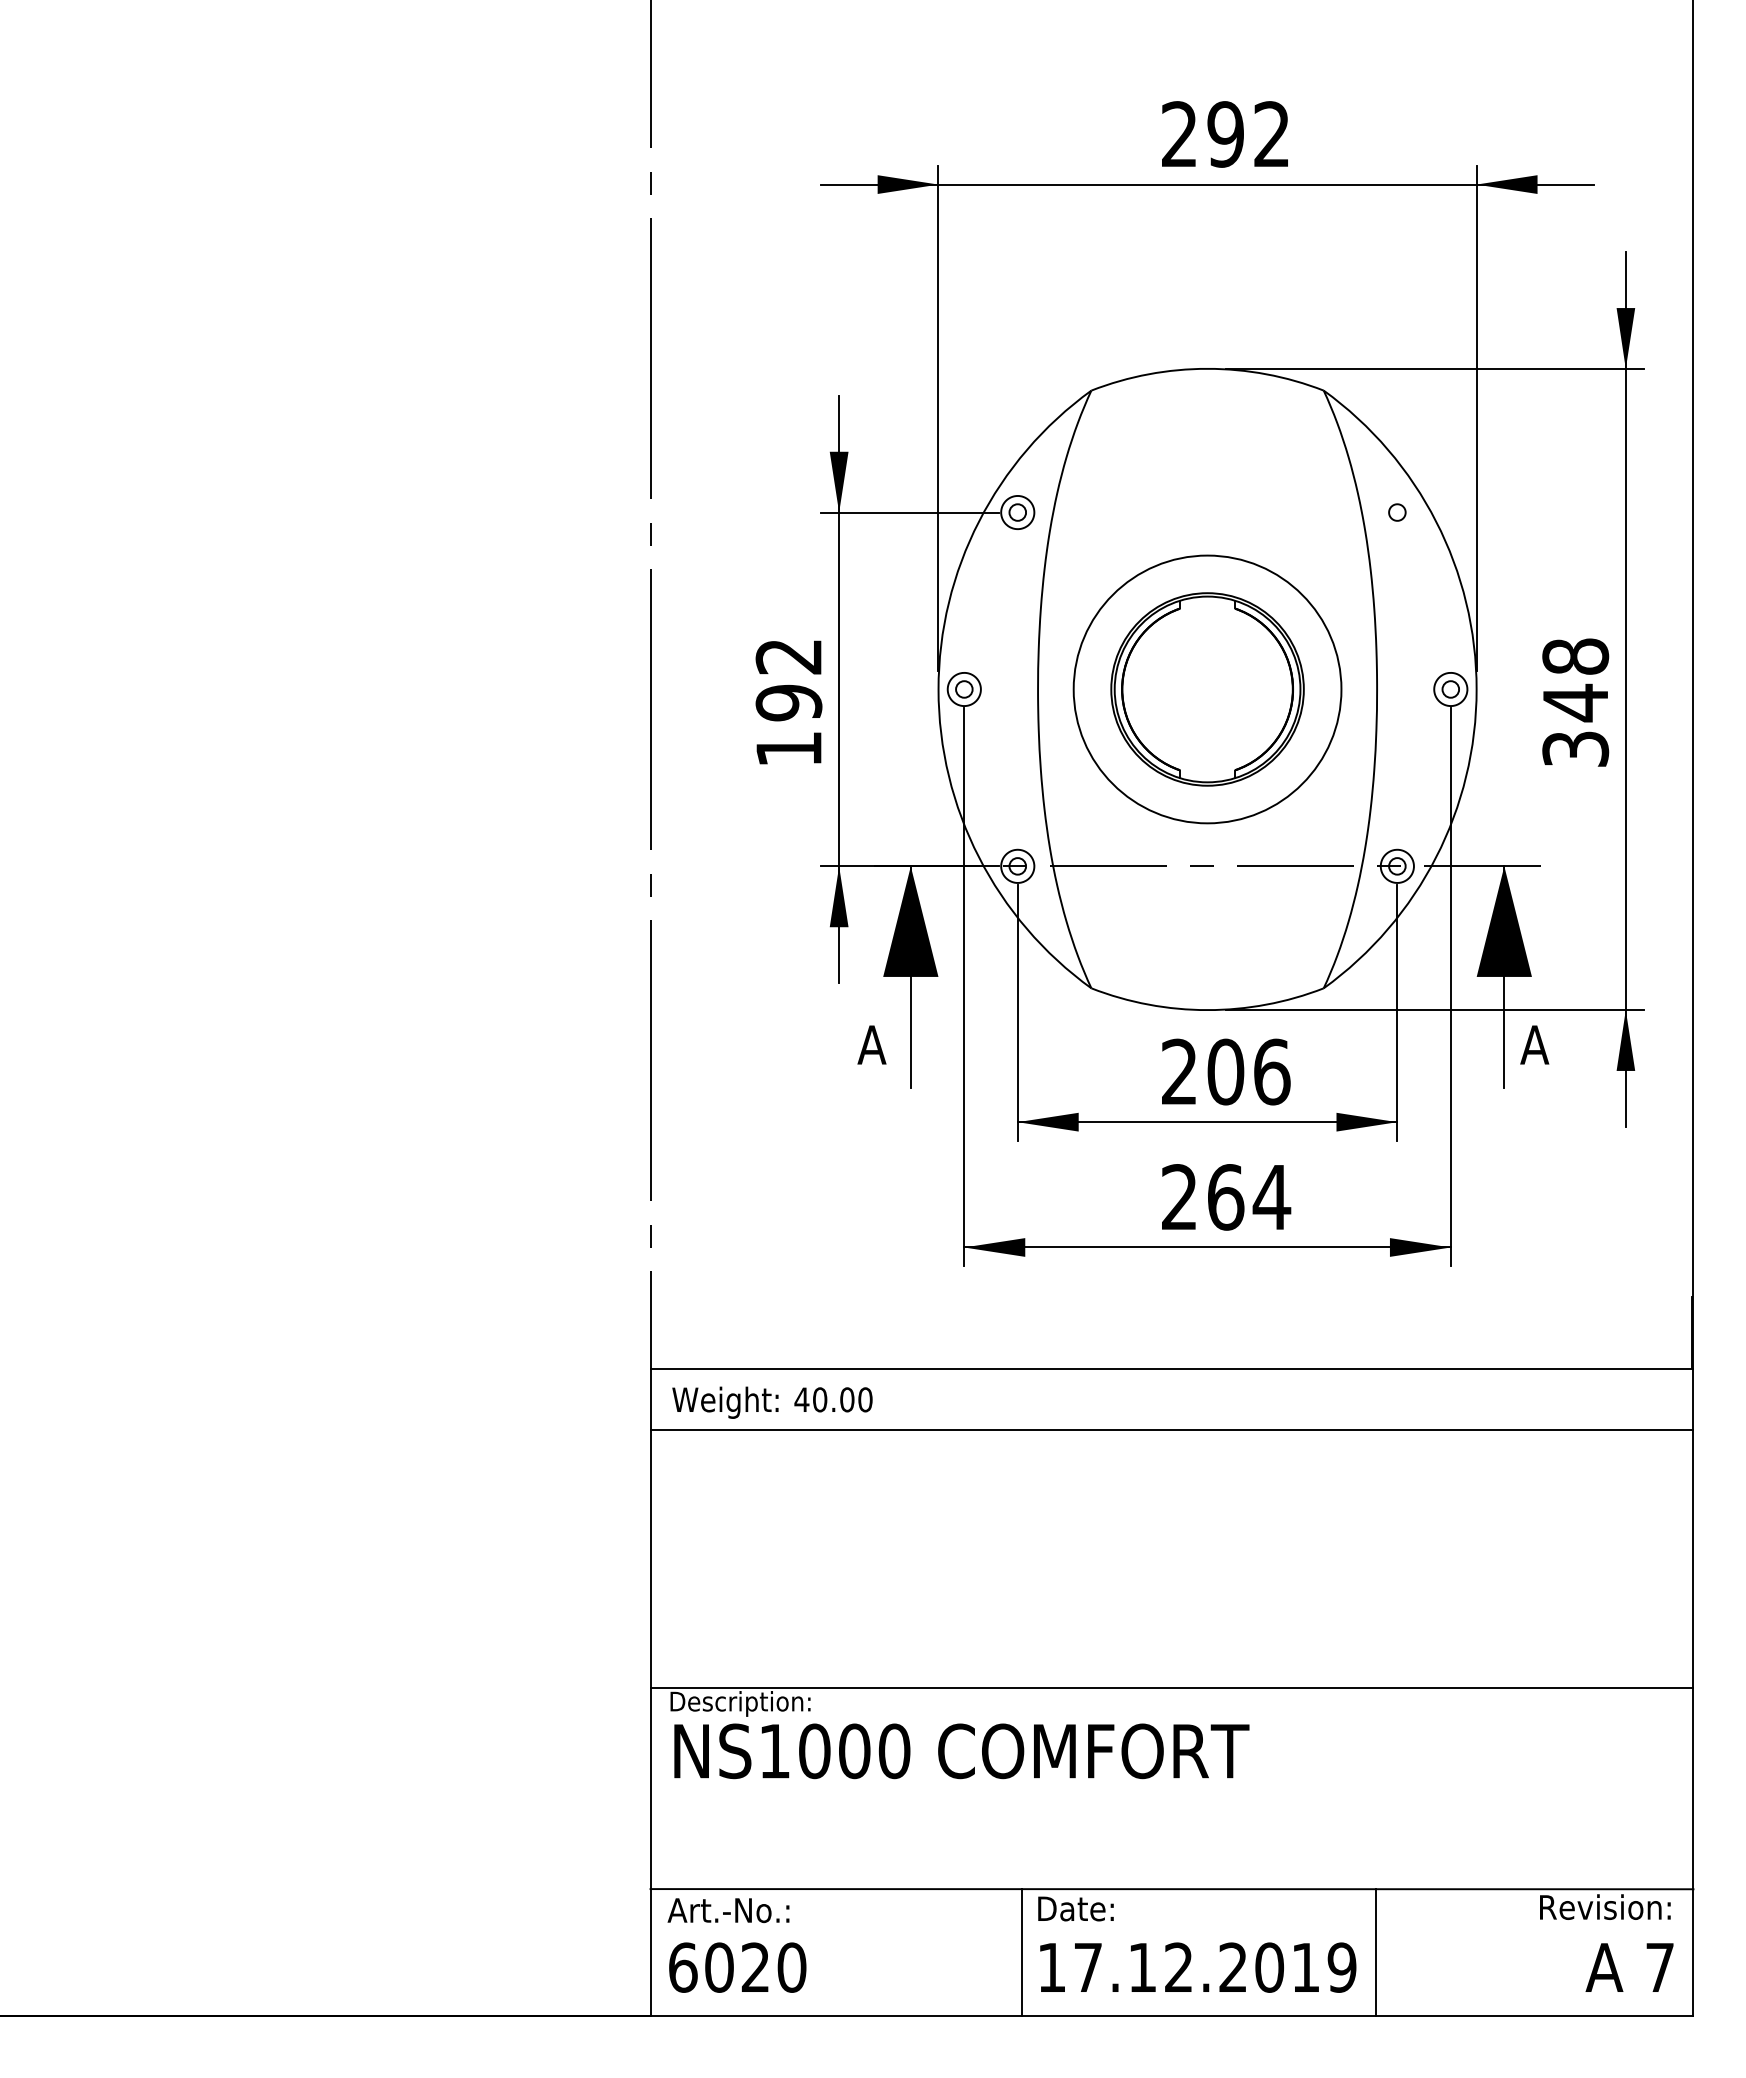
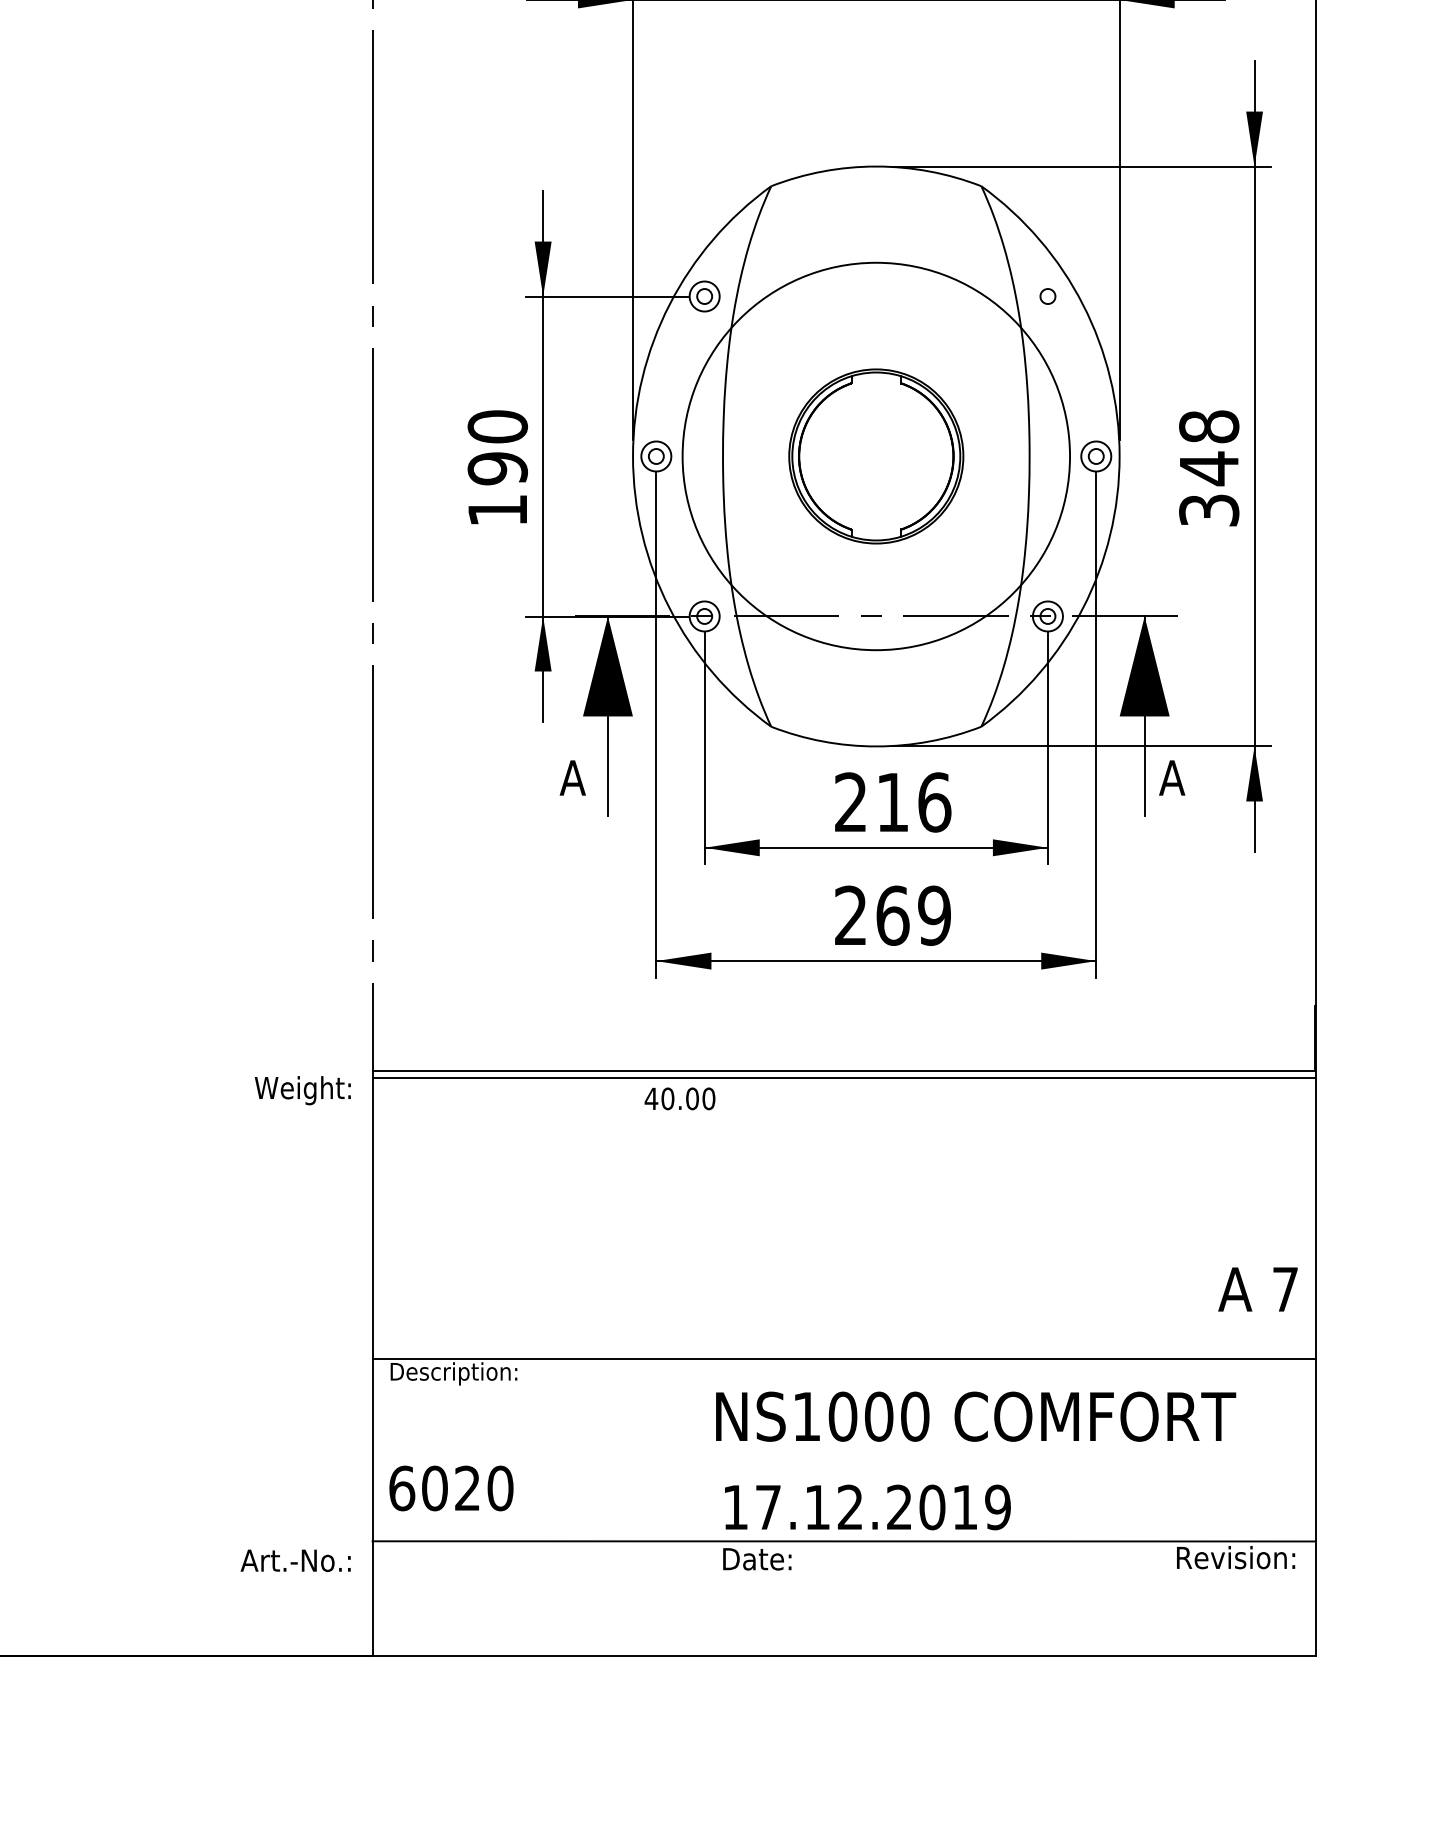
text: (788, 656) -> (497, 426), 192 -> 190
circle: (1207, 689) -> (876, 456), size x1.6
text: (1225, 1071) -> (892, 801), 206 -> 216
text: (1271, 1197) -> (934, 915), 264 -> 269
text: (833, 1399) -> (680, 1098), moved
text: (725, 1402) -> (302, 1090), moved
line: (1171, 1430) -> (843, 1078), moved
text: (961, 1751) -> (975, 1416), moved
text: (728, 1910) -> (295, 1560), moved
line: (1022, 1952) -> (708, 1598), removed
line: (1375, 1952) -> (1028, 1598), removed
text: (737, 1967) -> (451, 1488), moved
text: (1198, 1967) -> (868, 1507), moved
text: (1629, 1967) -> (1257, 1289), moved

